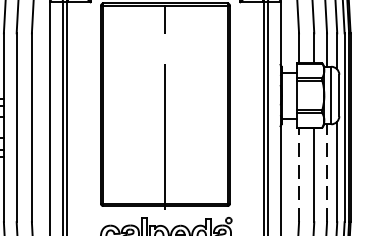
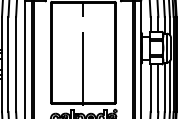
line: (326, 173) -> (164, 87), dashed -> solid
line: (298, 175) -> (150, 88), dashed -> solid

